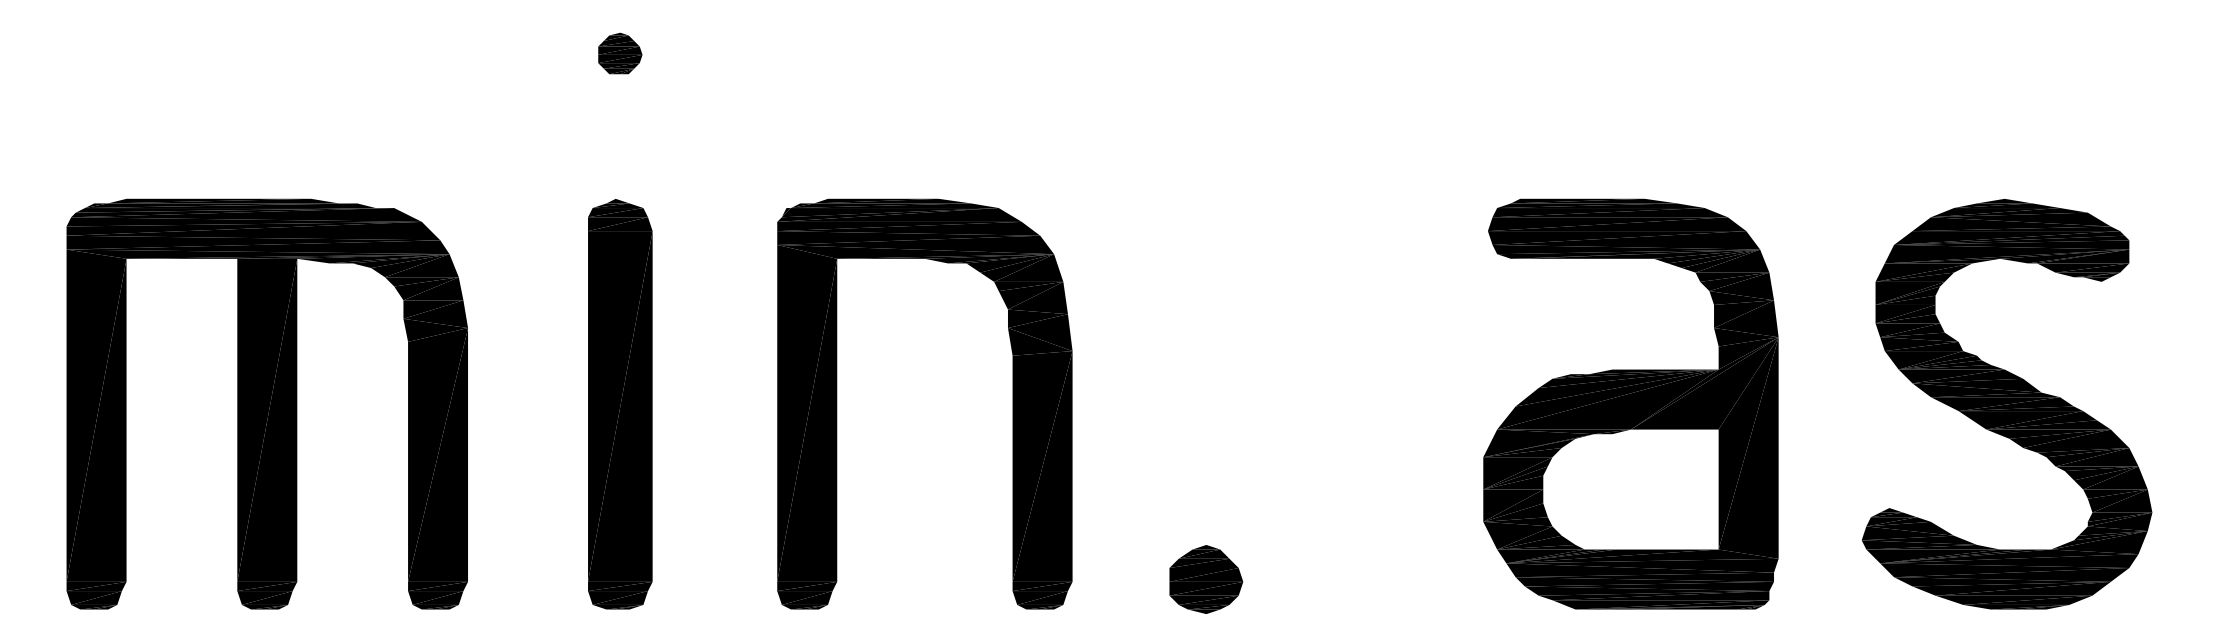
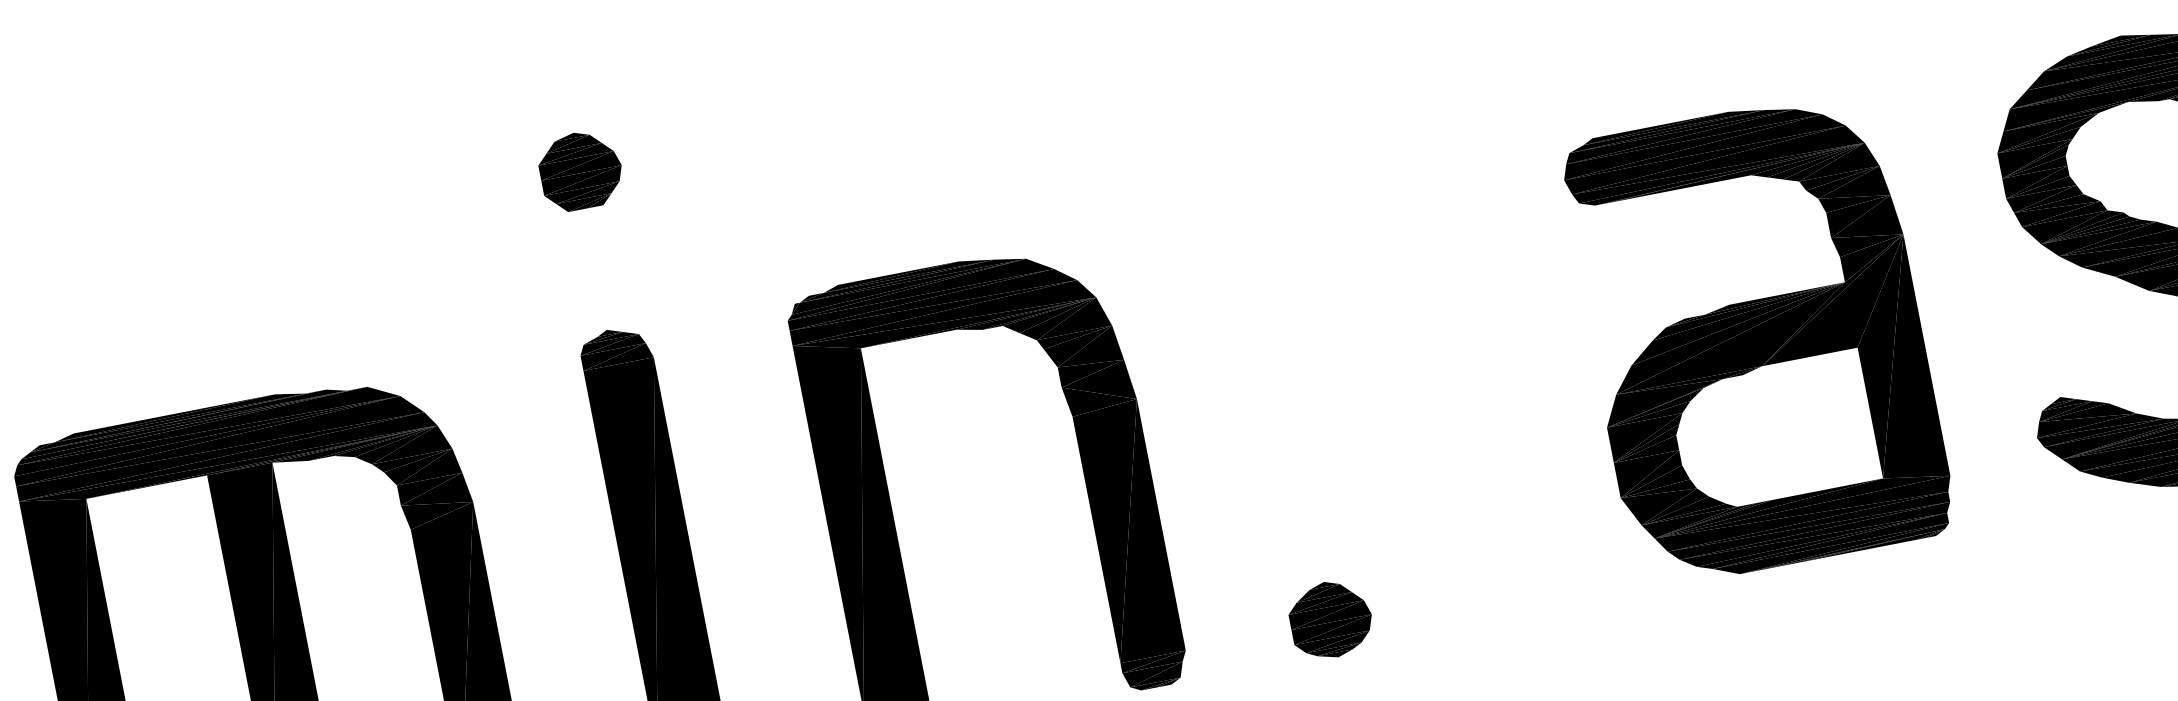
part: (620, 53) -> (581, 170), size x1.67

